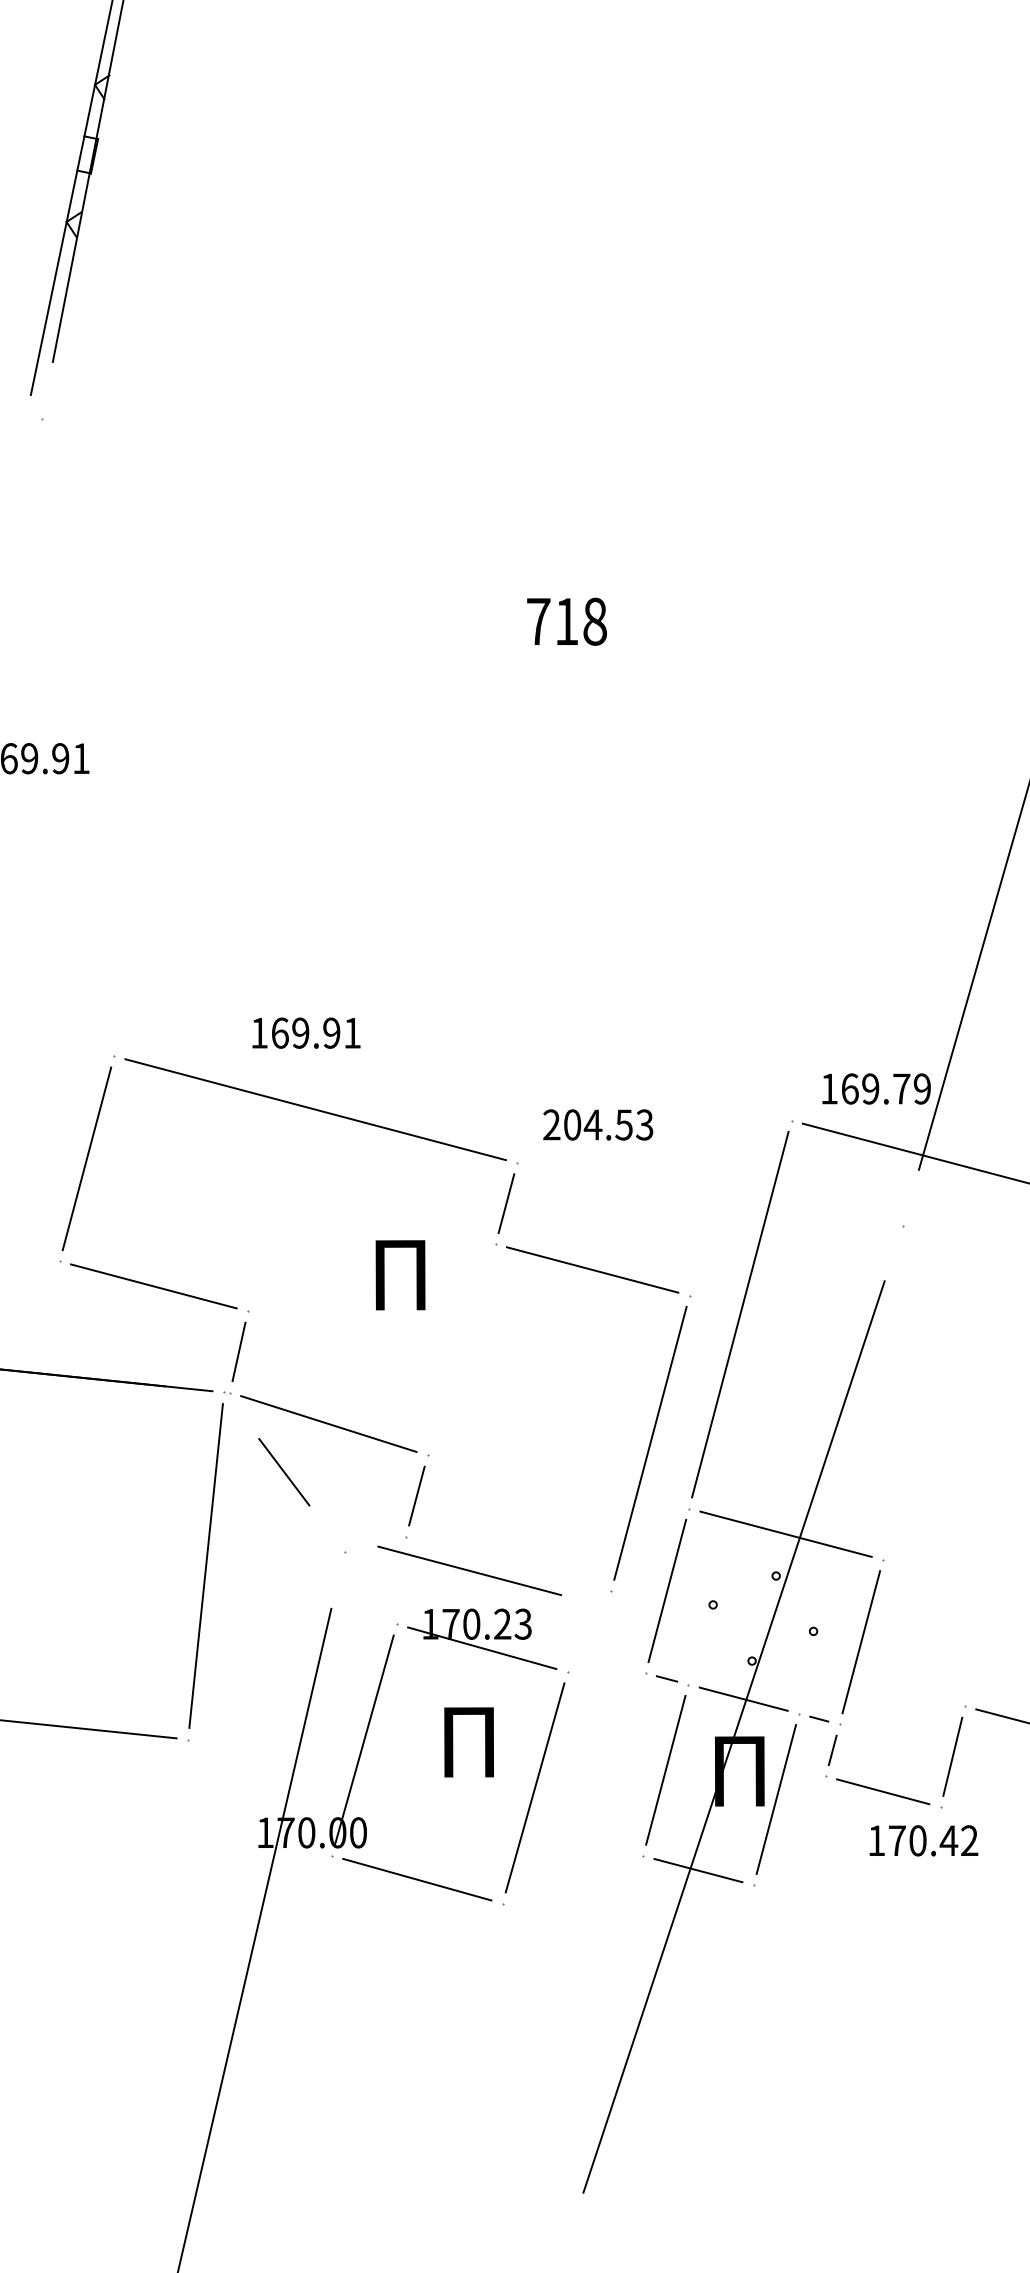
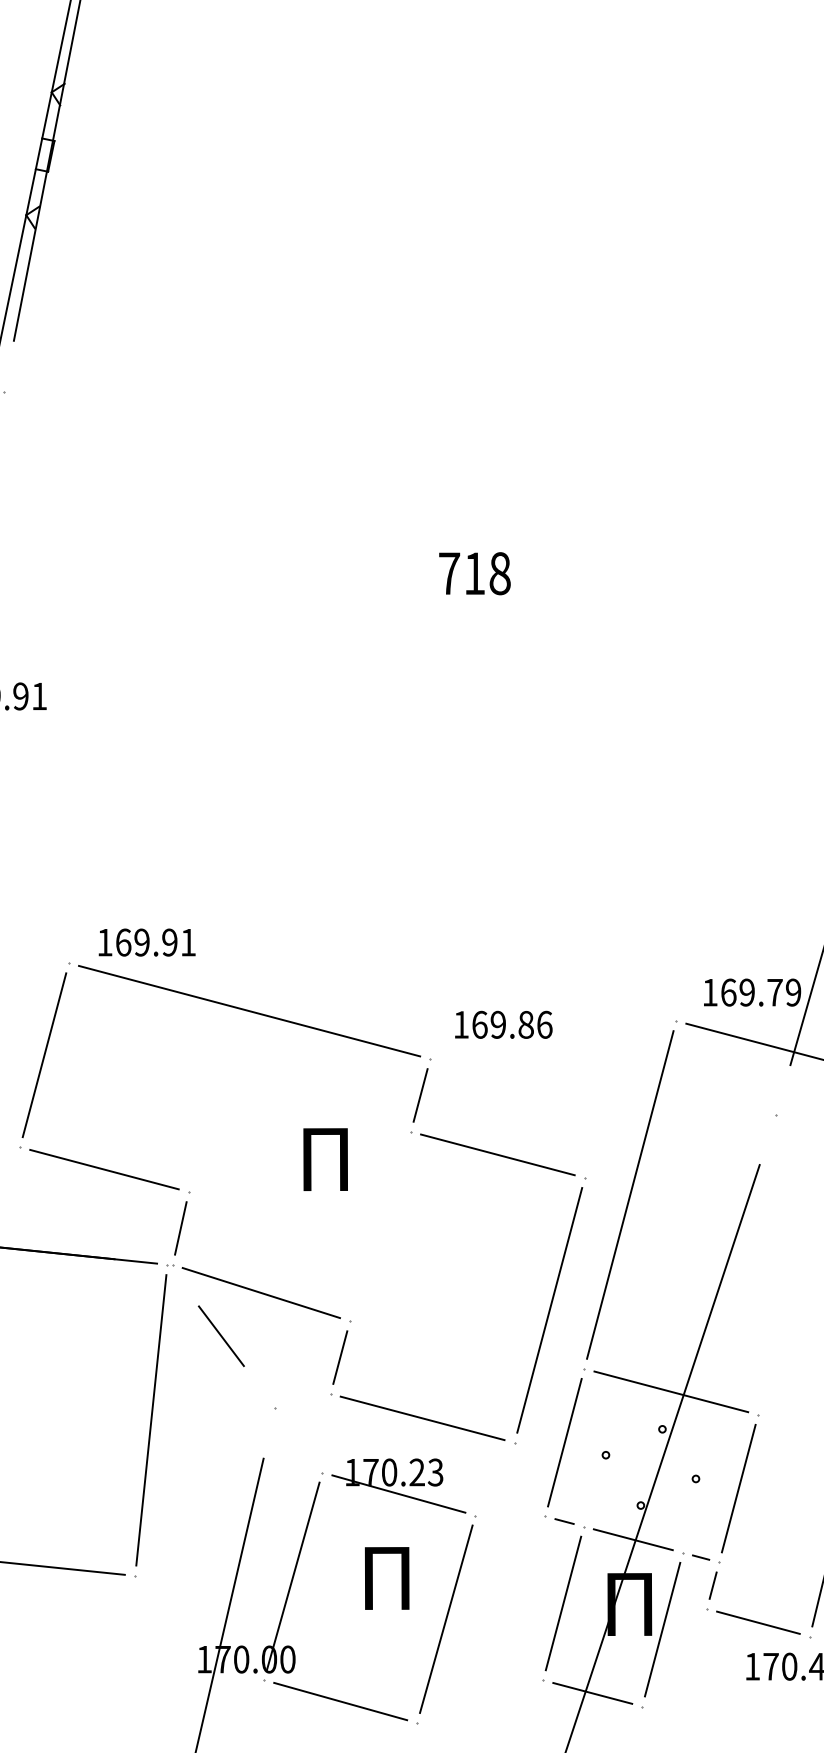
text: (306, 1032) -> (147, 941), moved
text: (598, 1124) -> (503, 1024), 204.53 -> 169.86
line: (469, 1570) -> (422, 1418), moved

